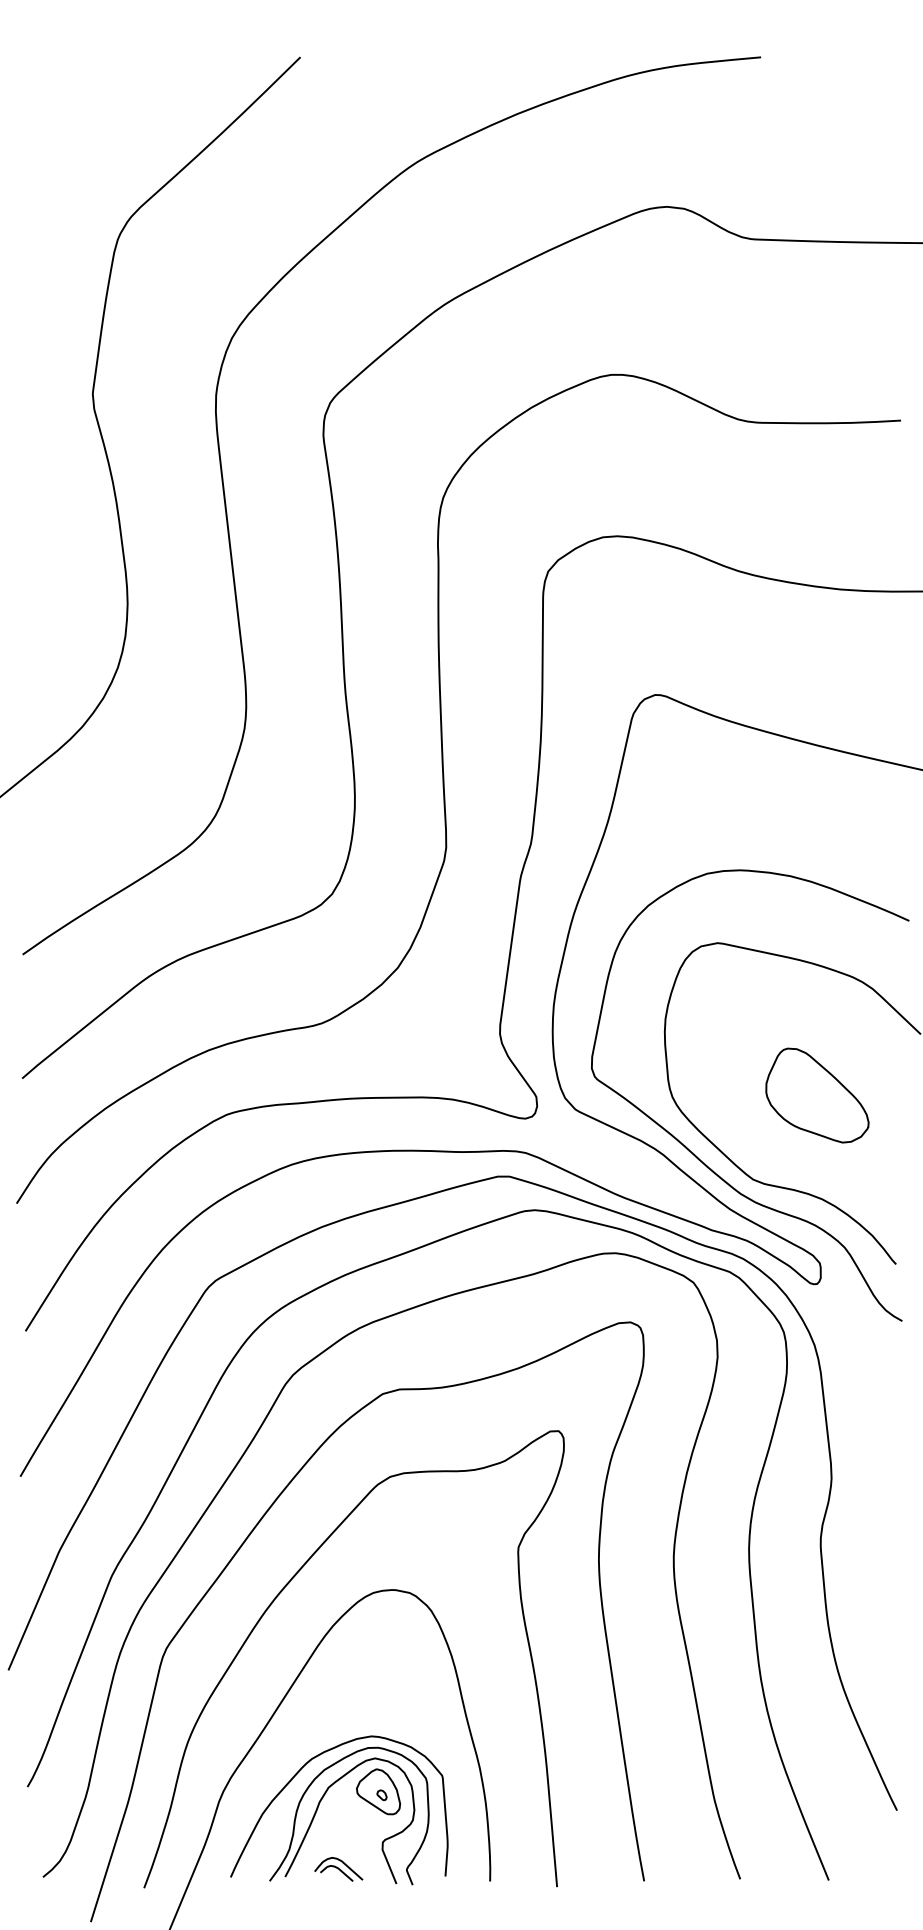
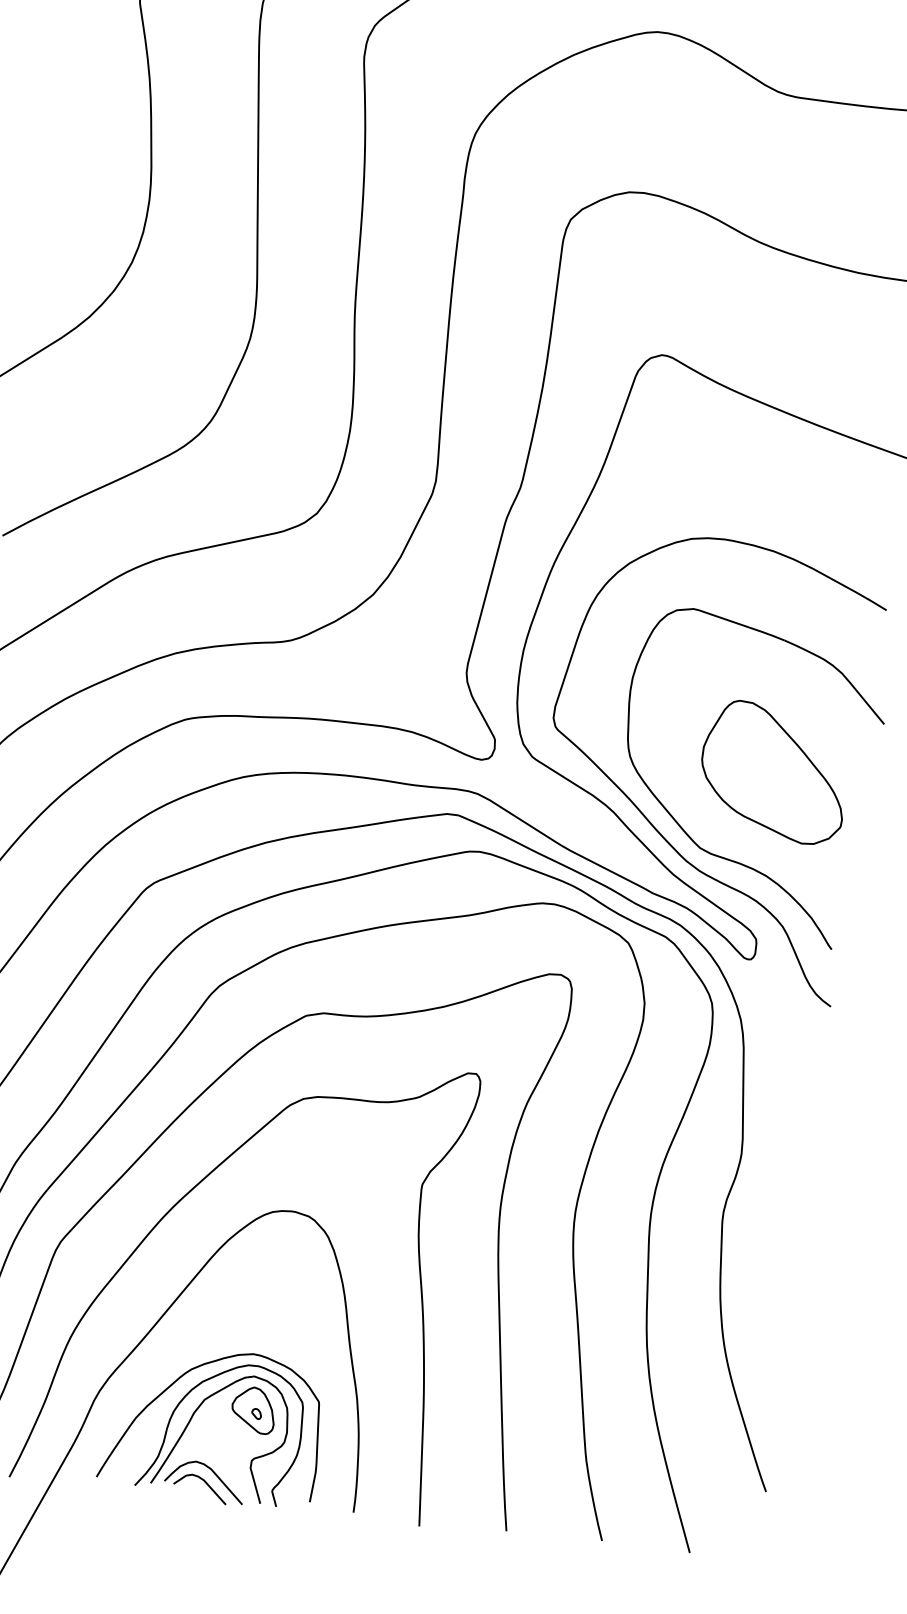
part: (817, 1095) -> (774, 772), size x1.43
part: (338, 1869) -> (204, 1482), size x1.67

